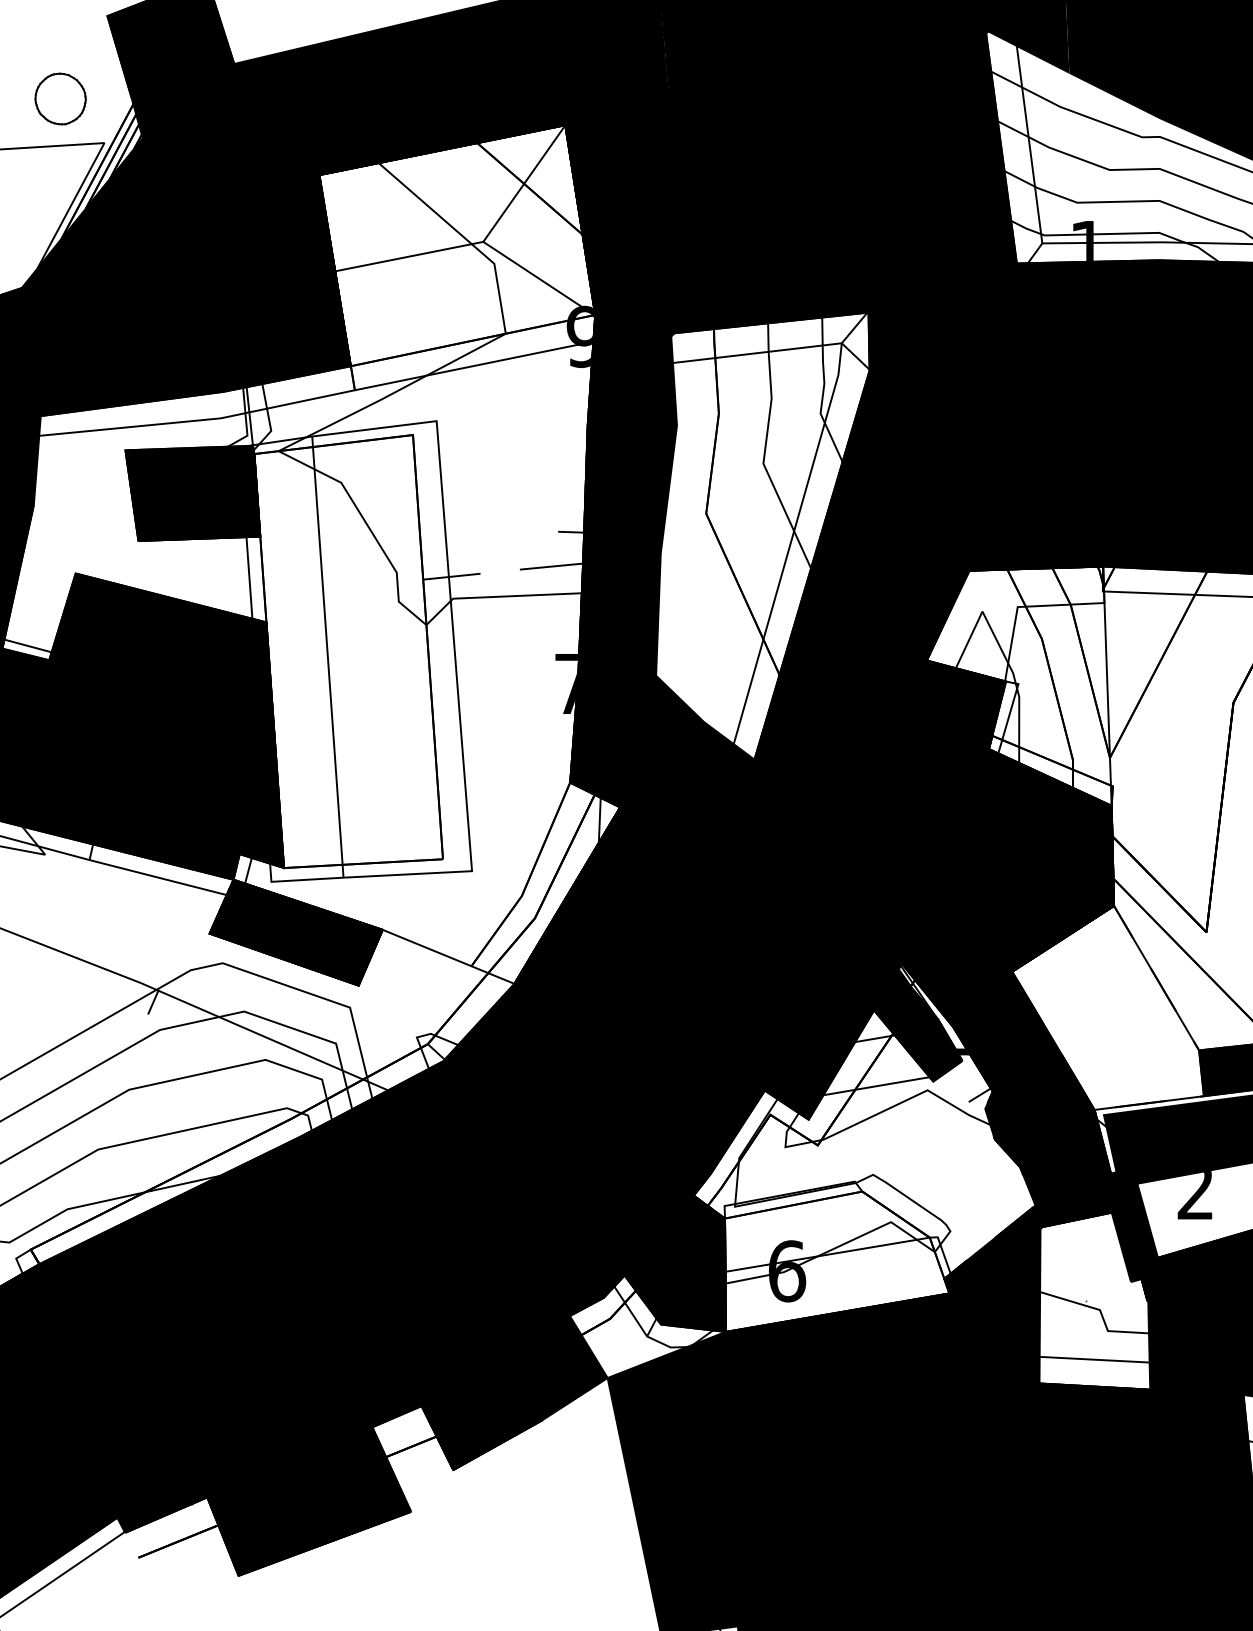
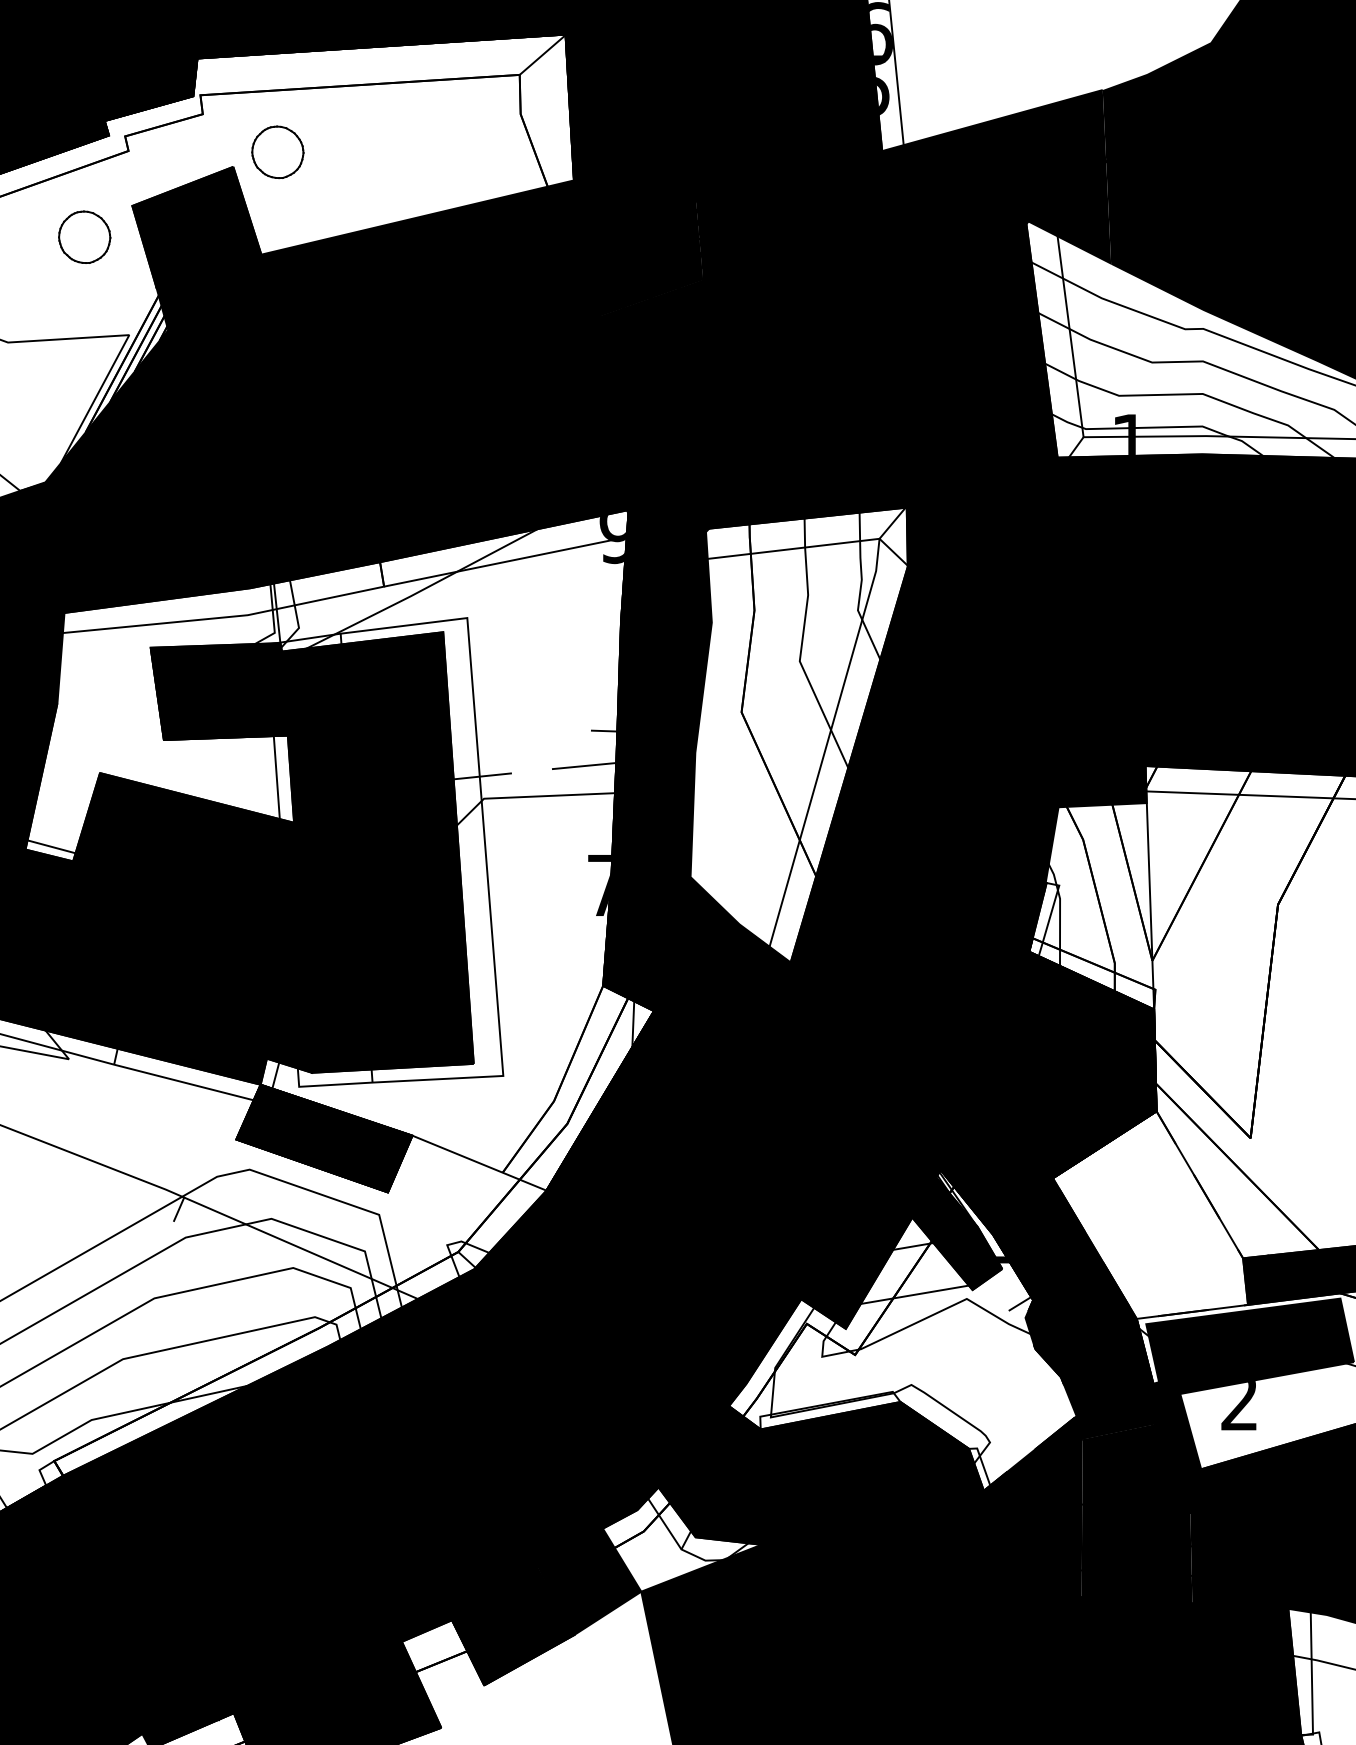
part: (60, 98) -> (84, 236), moved
fill: (457, 245) -> (488, 439), added
fill: (1012, 629) -> (1053, 830), added
fill: (348, 651) -> (377, 852), added
fill: (836, 1261) -> (874, 1473), added
fill: (1094, 1300) -> (1136, 1512), added

